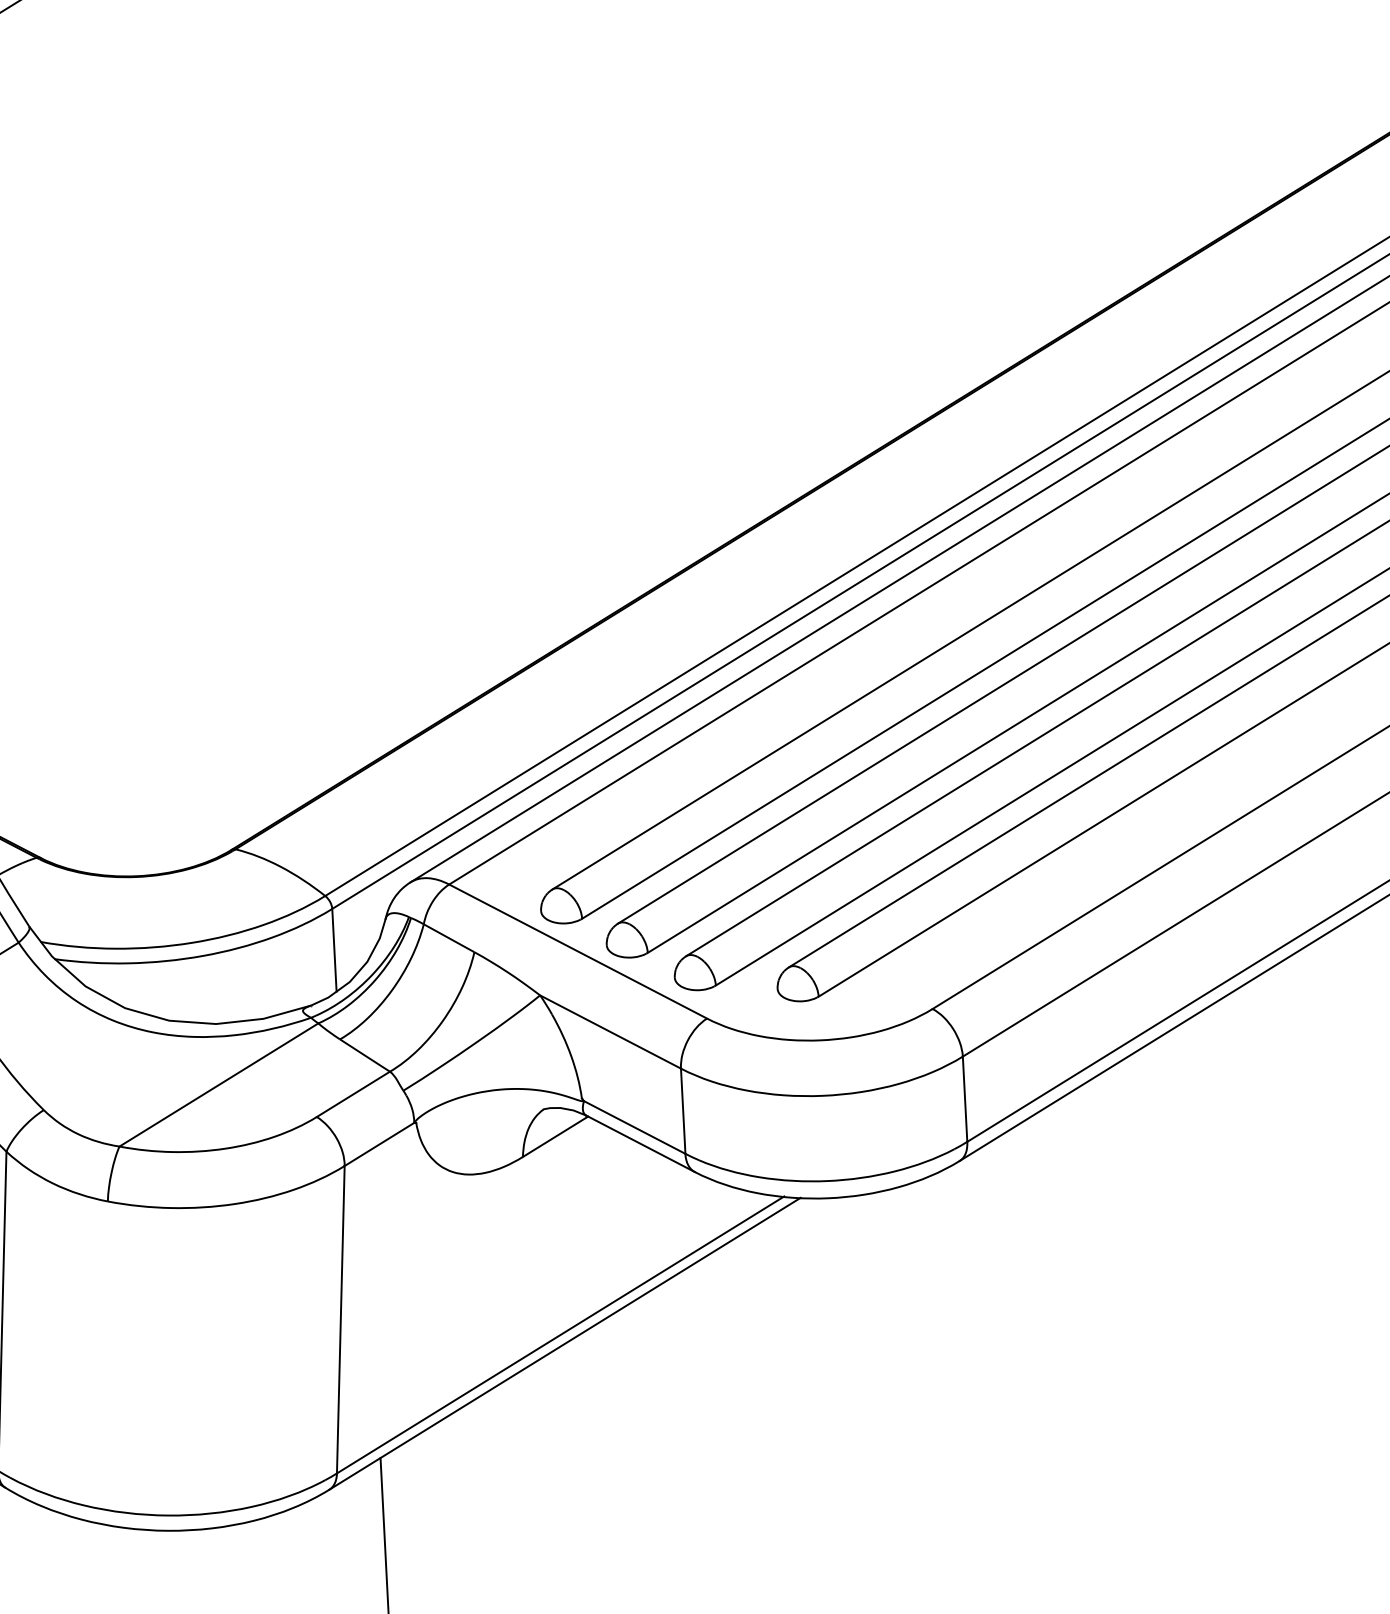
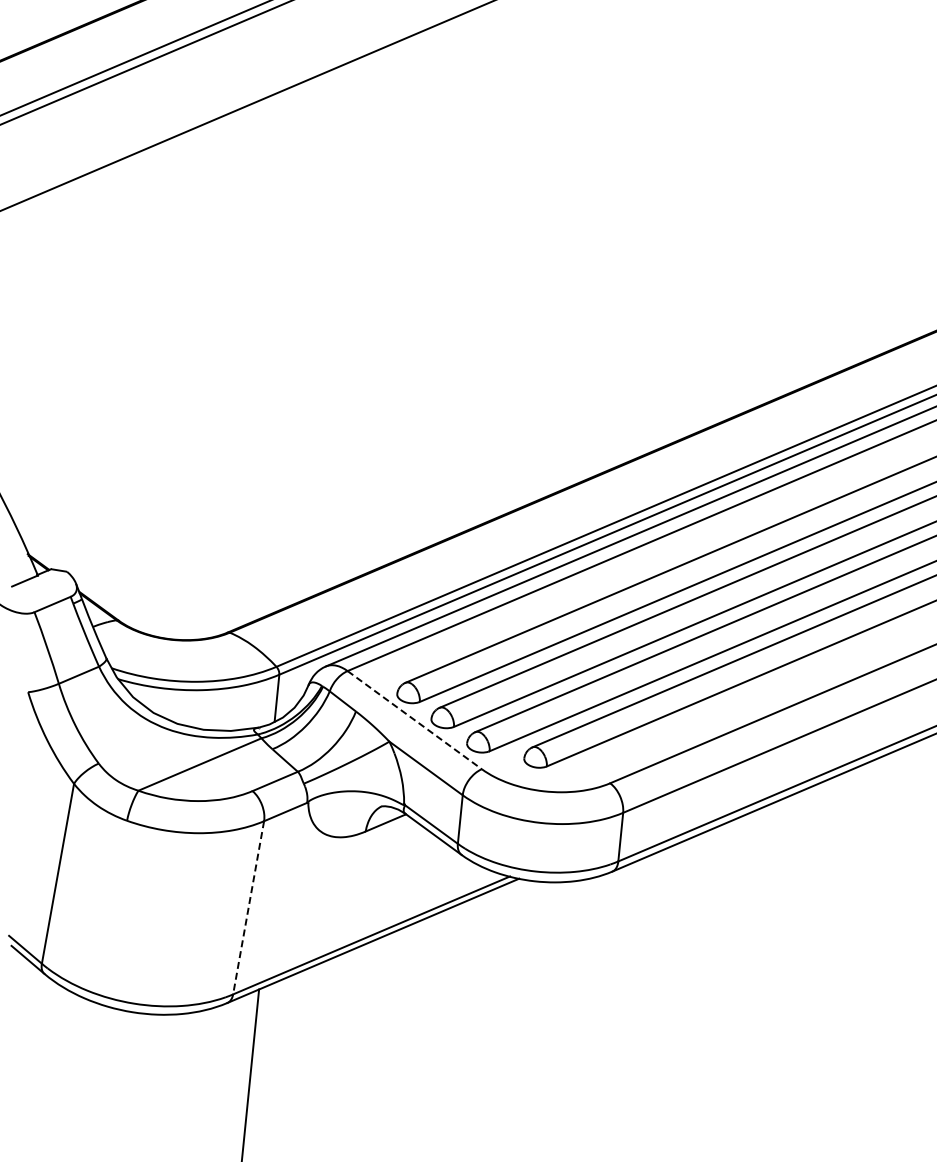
line: (579, 951) -> (415, 720), solid -> dashed
line: (340, 1319) -> (248, 907), solid -> dashed

